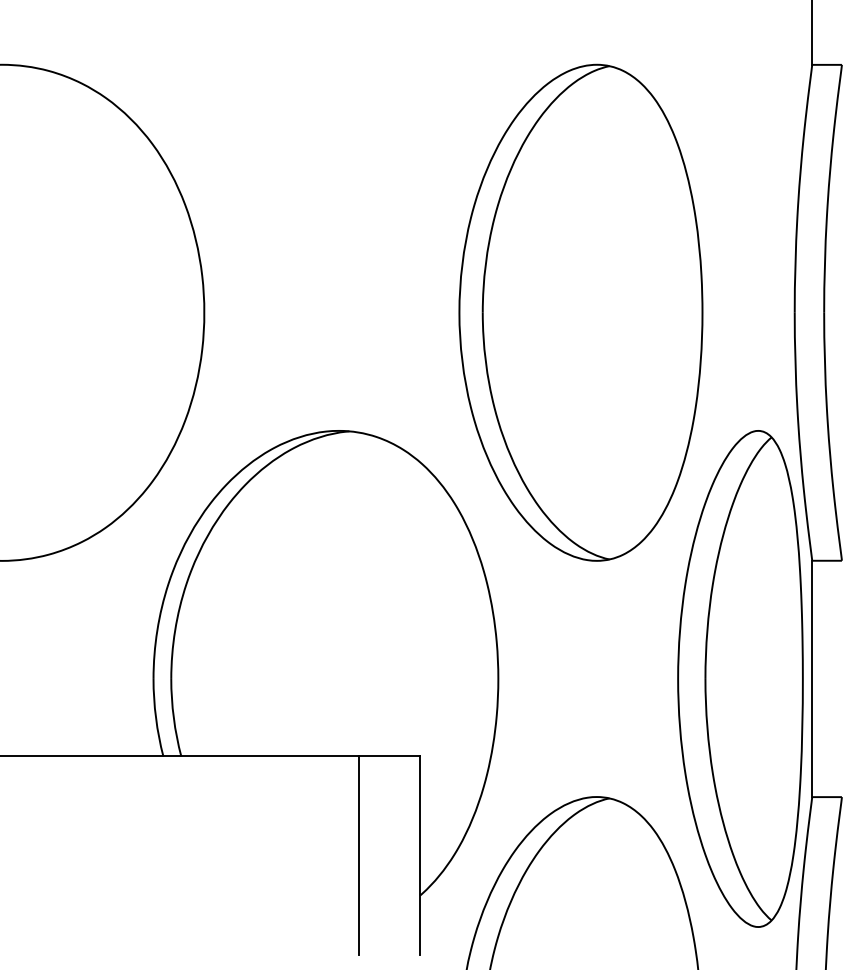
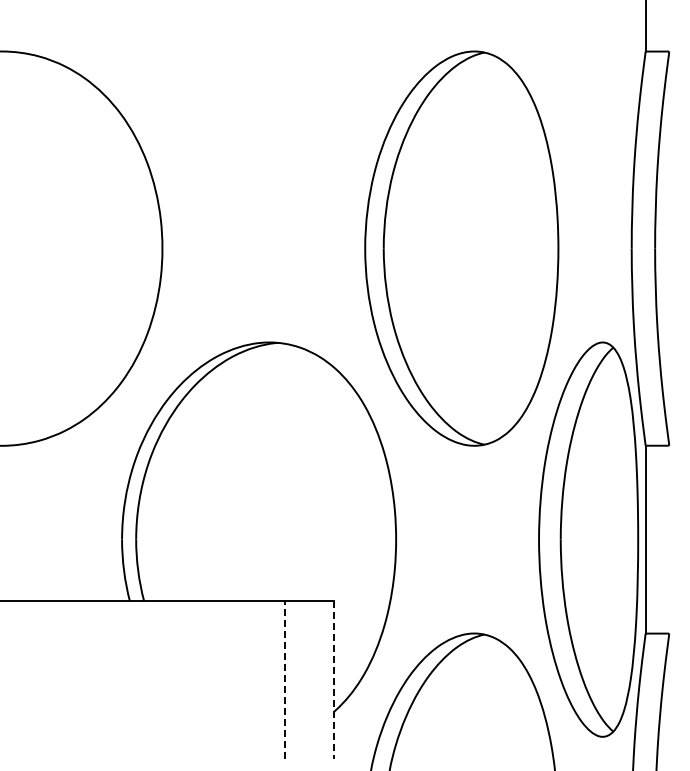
line: (359, 856) -> (285, 680), solid -> dashed
line: (420, 856) -> (334, 680), solid -> dashed

